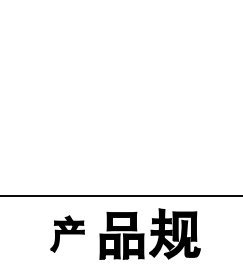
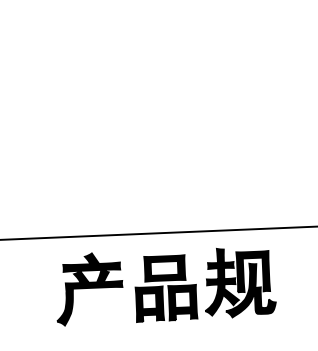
part: (67, 233) -> (89, 288), size x1.43

